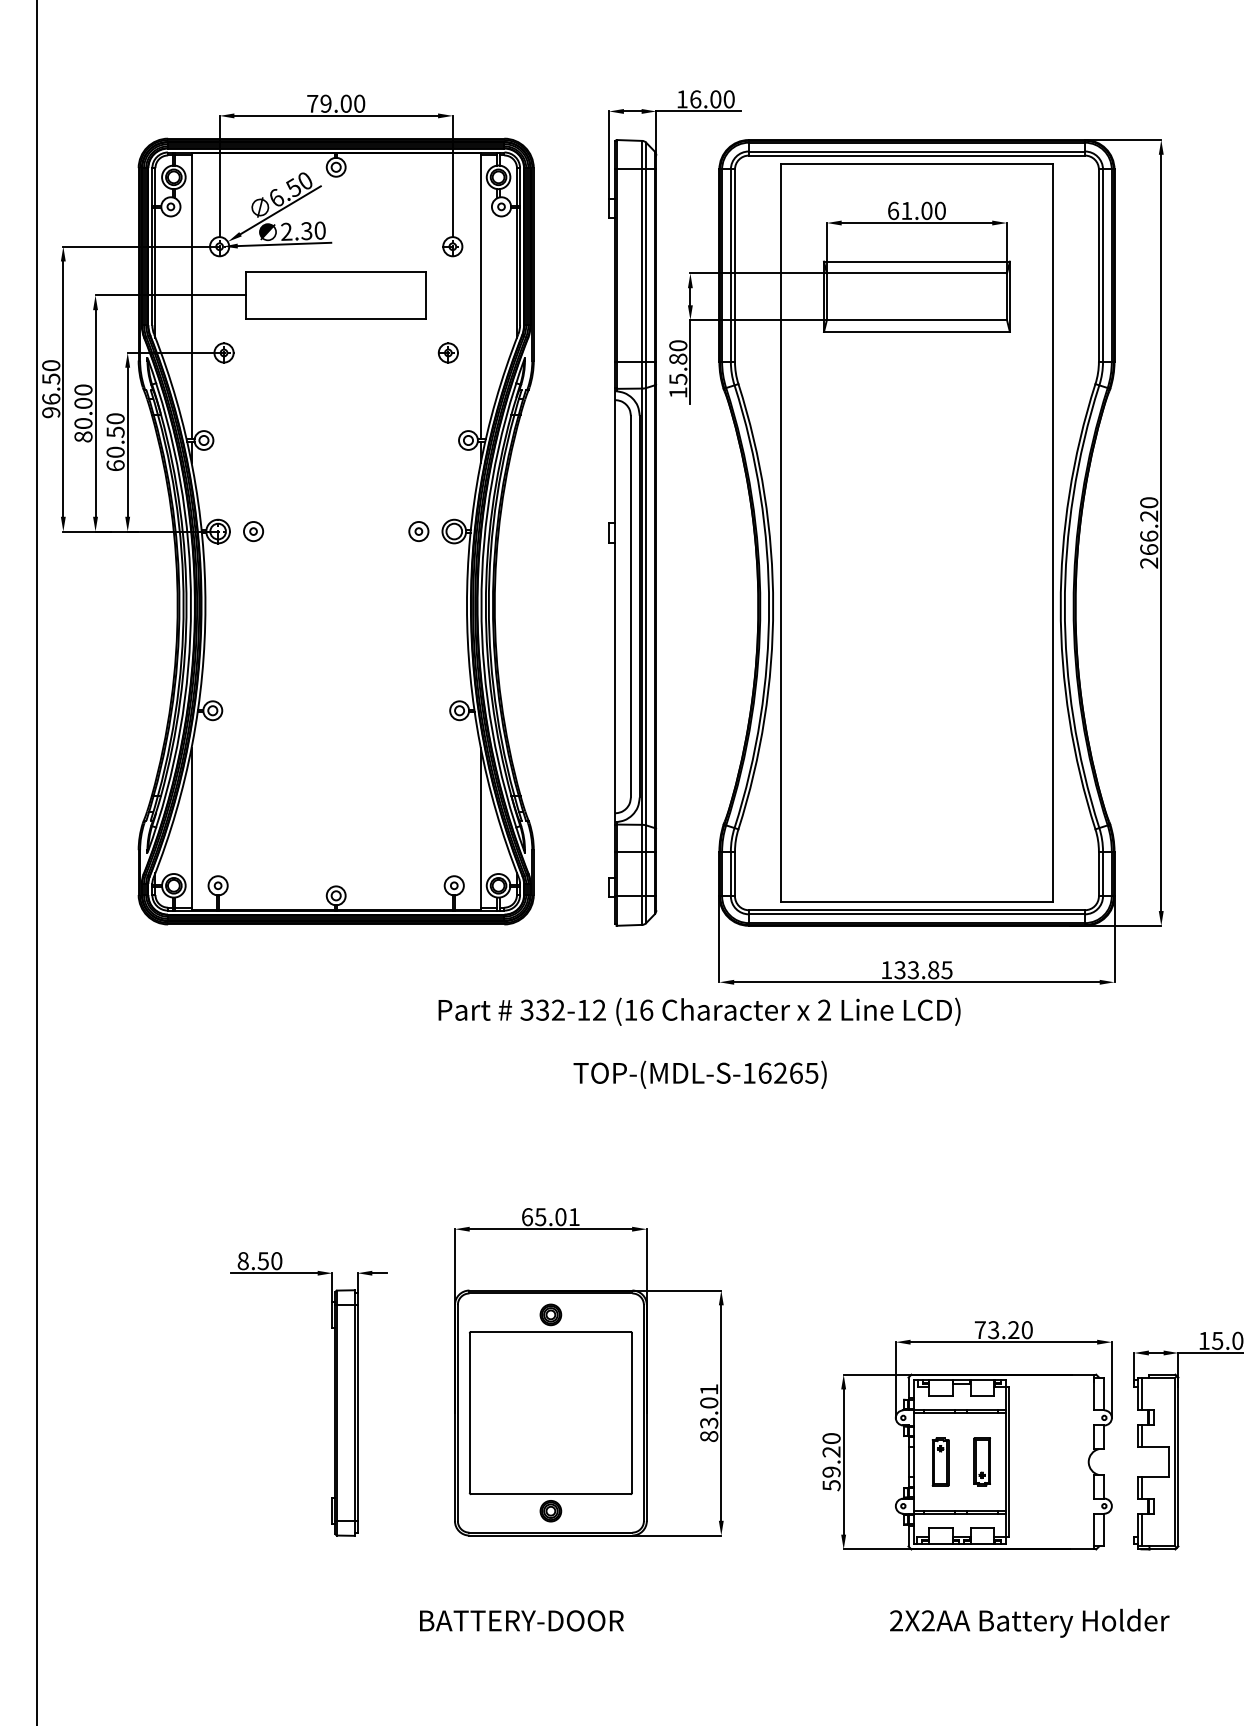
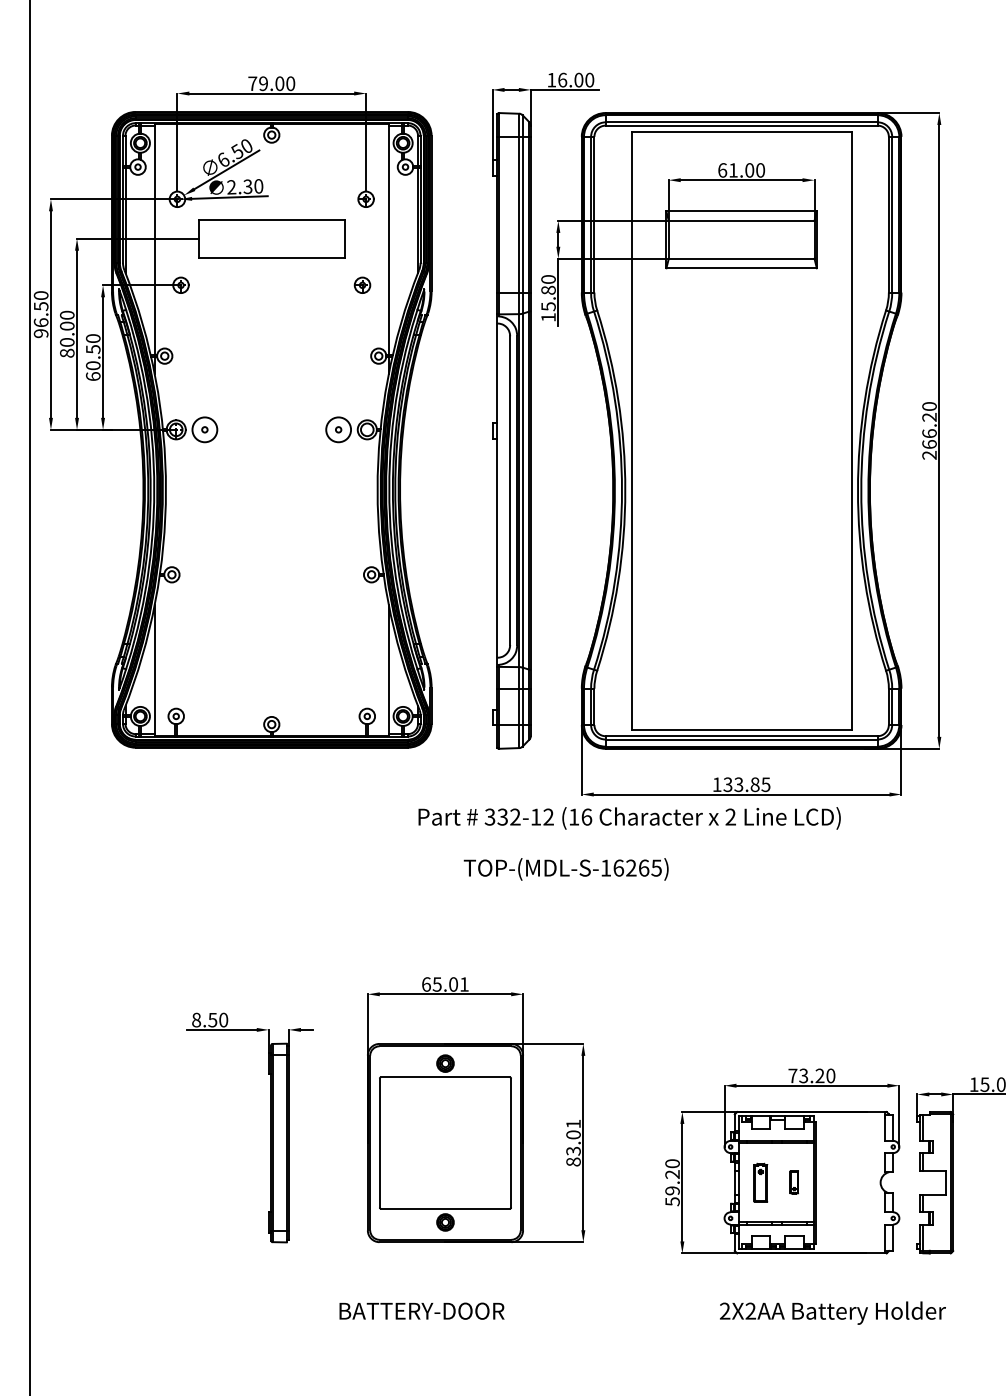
circle: (253, 531) -> (204, 429), size x1.6
circle: (418, 531) -> (338, 429), size x1.6
text: (699, 1011) -> (629, 818), moved
part: (981, 1461) -> (793, 1182), size x0.6

